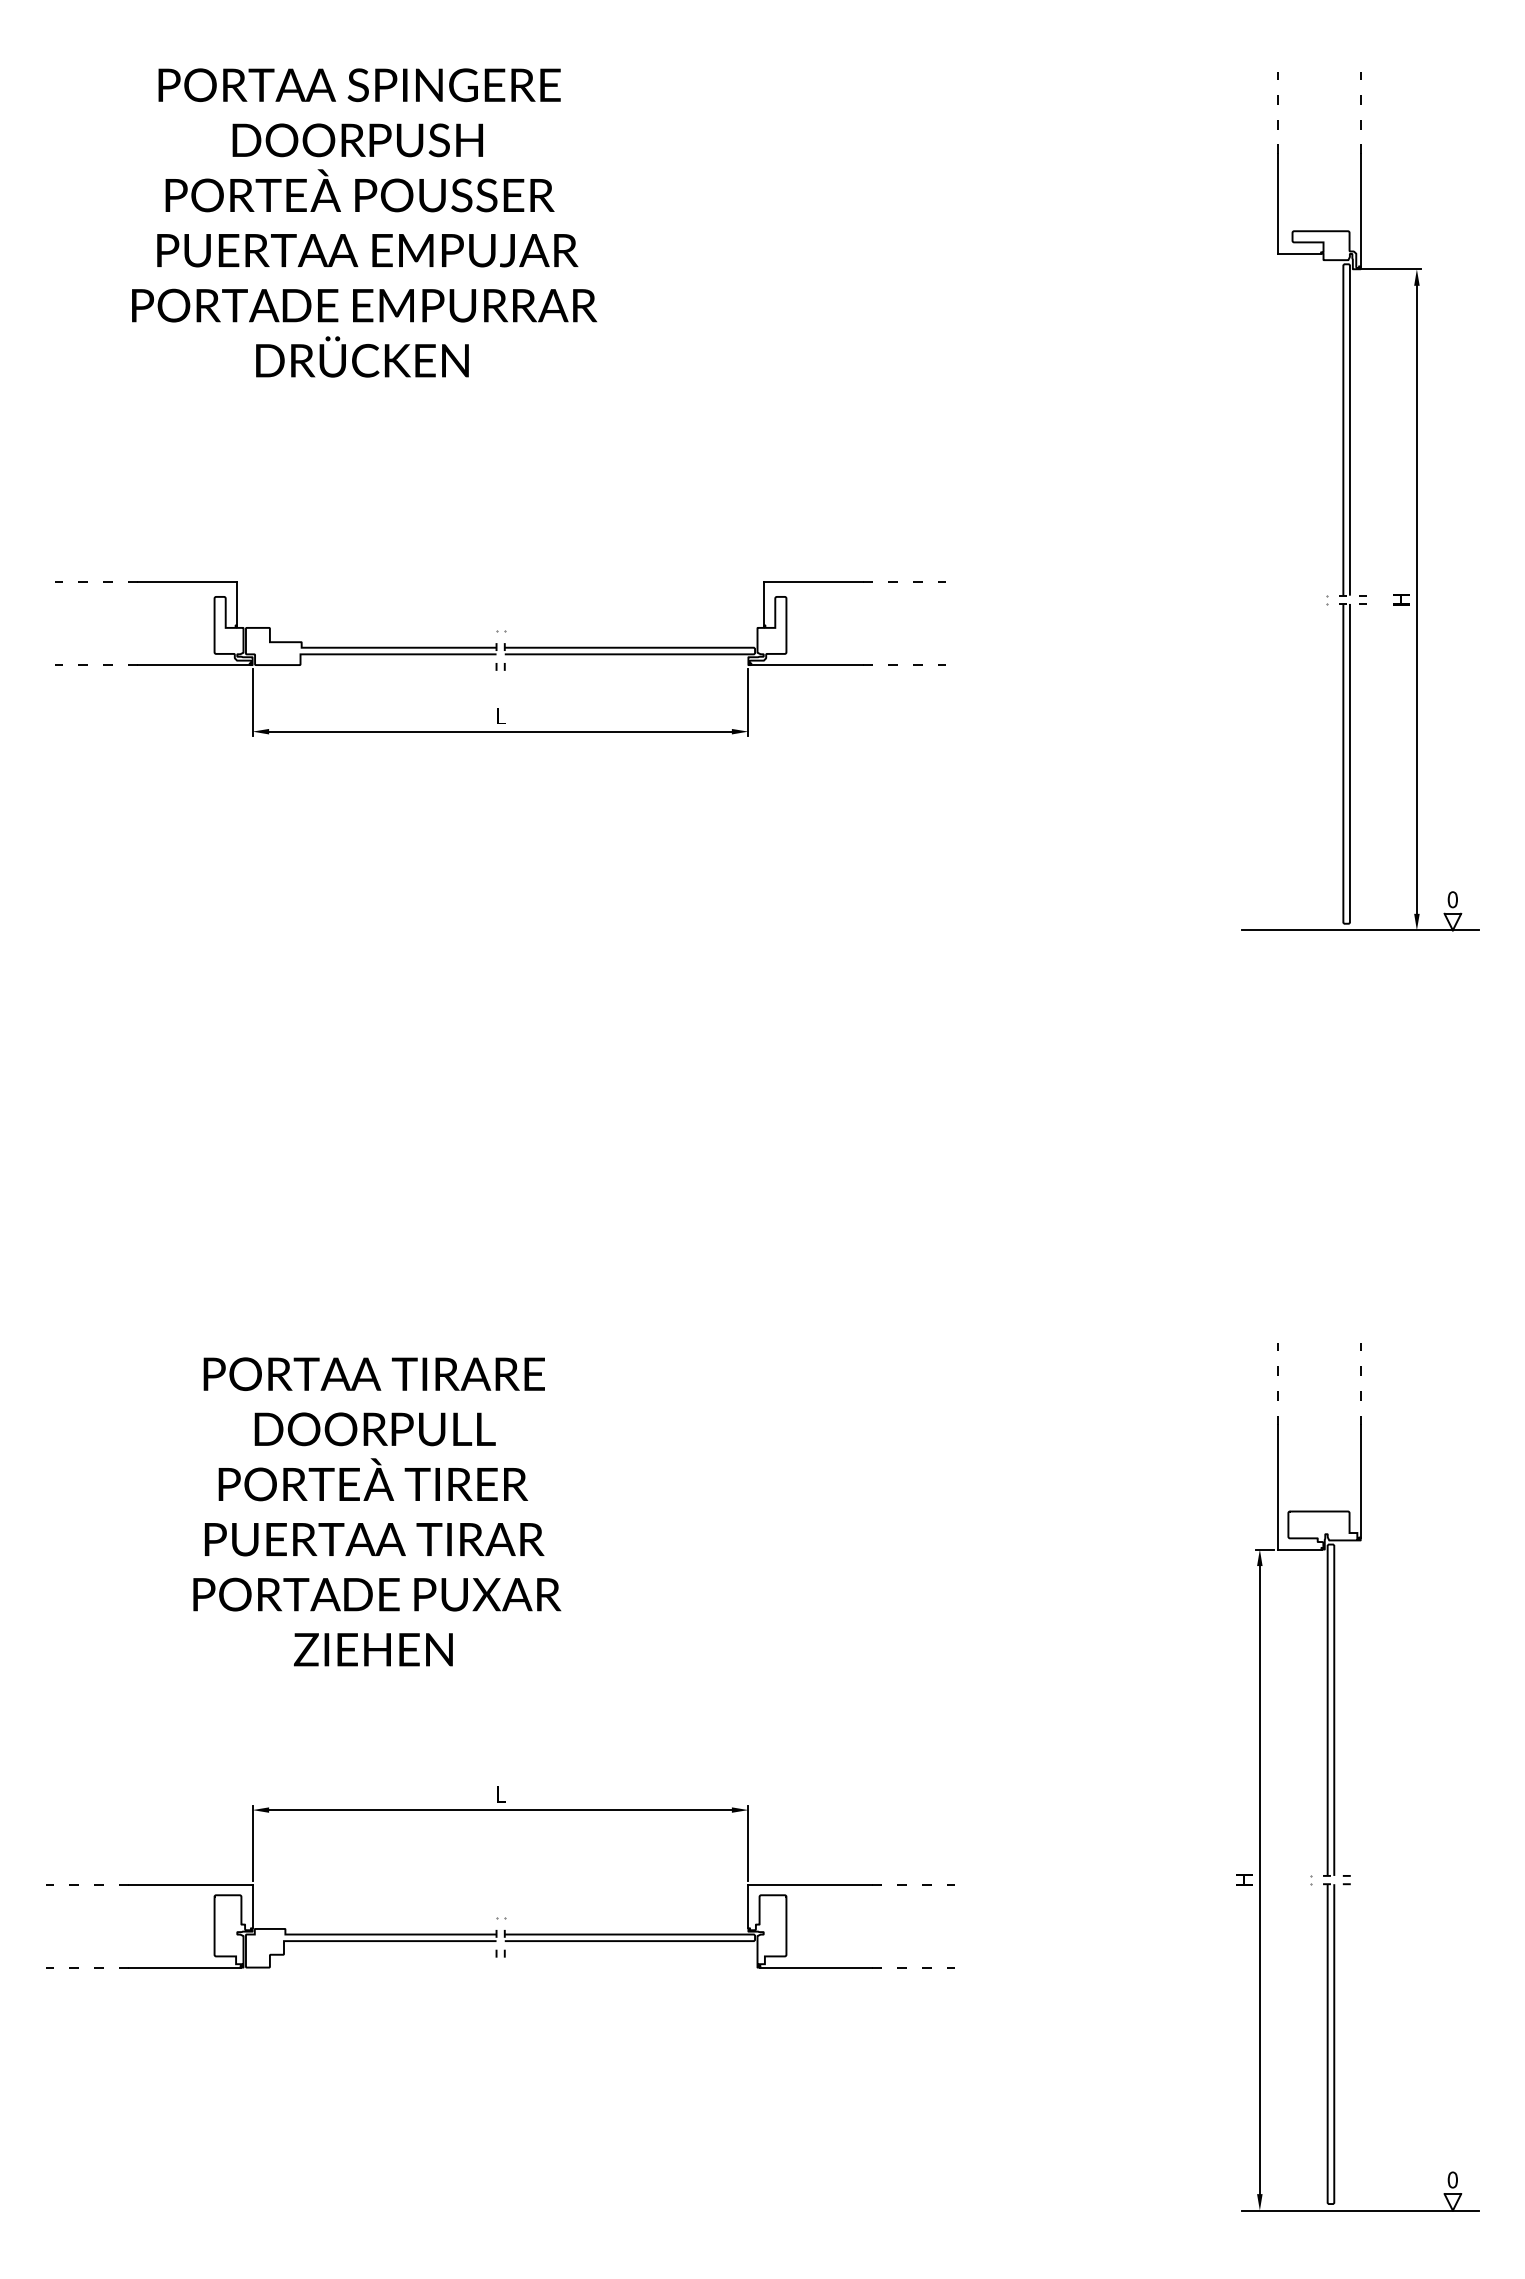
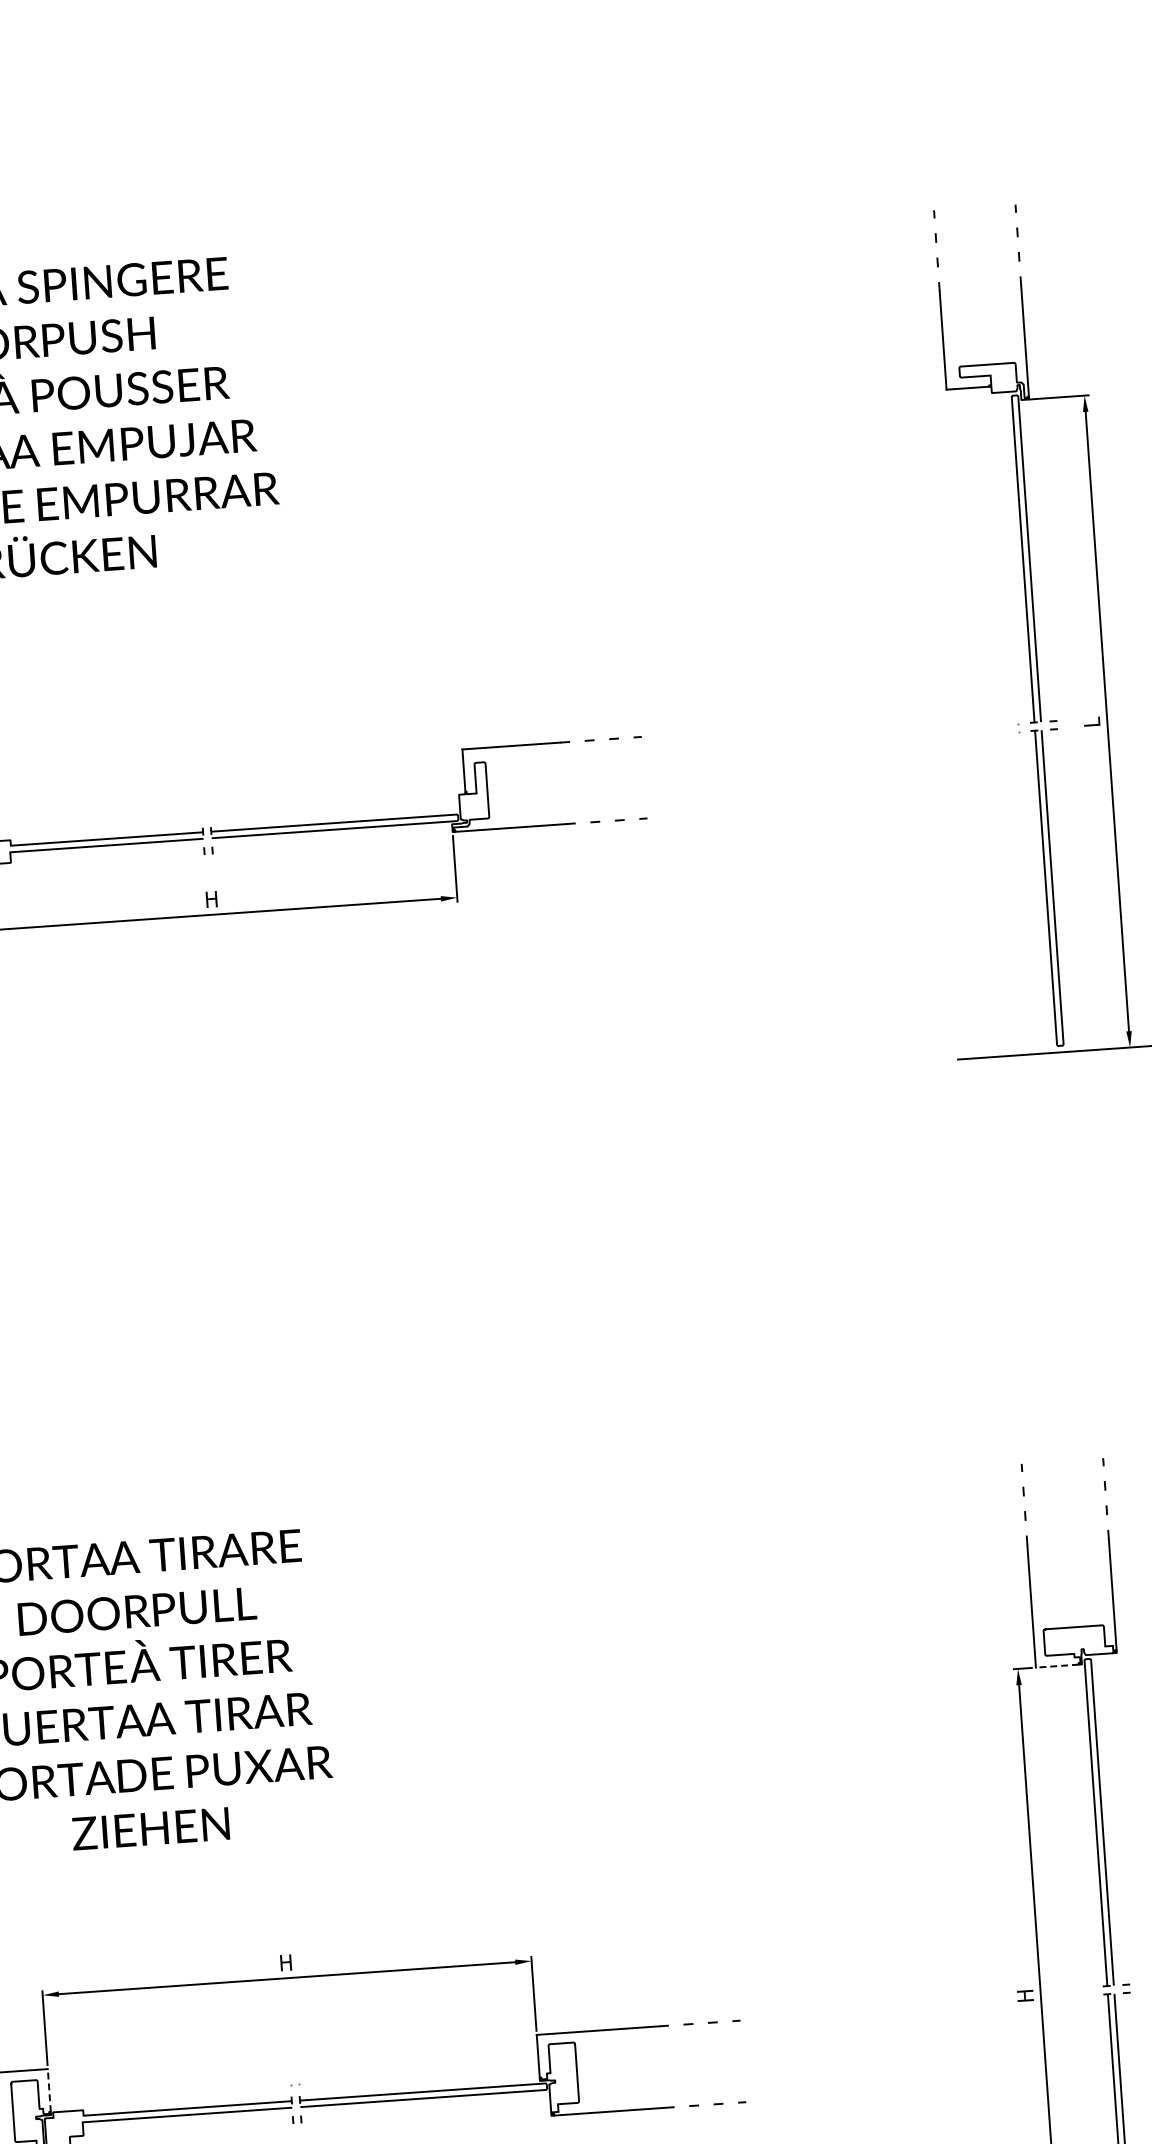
text: (1401, 599) -> (1092, 722), H -> L
text: (500, 715) -> (211, 898), L -> H
line: (1299, 1549) -> (1057, 1666), solid -> dashed
text: (500, 1794) -> (286, 1962), L -> H
line: (252, 1906) -> (49, 2090), solid -> dashed

